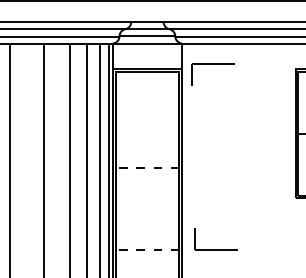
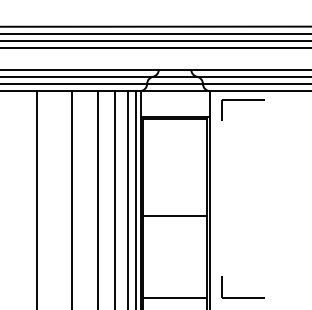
line: (211, 64) -> (242, 100), moved
line: (147, 167) -> (175, 215), dashed -> solid
line: (147, 249) -> (175, 297), dashed -> solid

